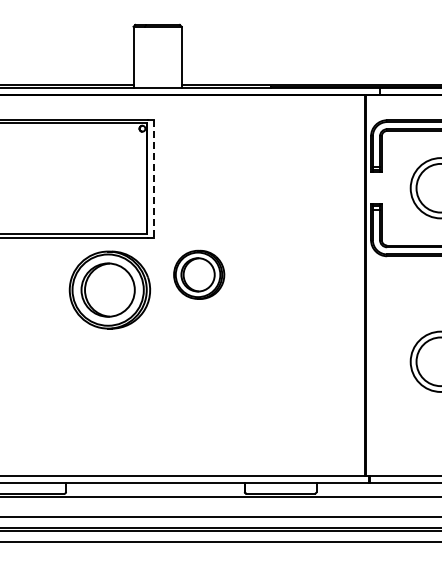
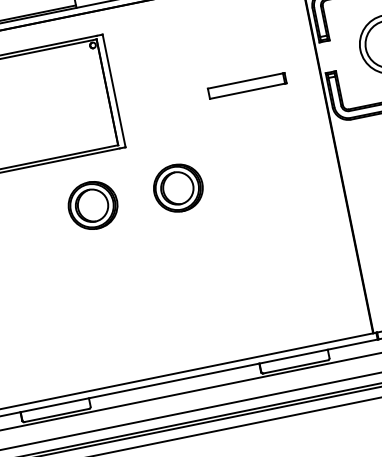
line: (154, 179) -> (114, 91), dashed -> solid
part: (289, 200) -> (247, 85), added
part: (199, 274) -> (178, 187), moved
part: (109, 289) -> (92, 205), size x0.62

